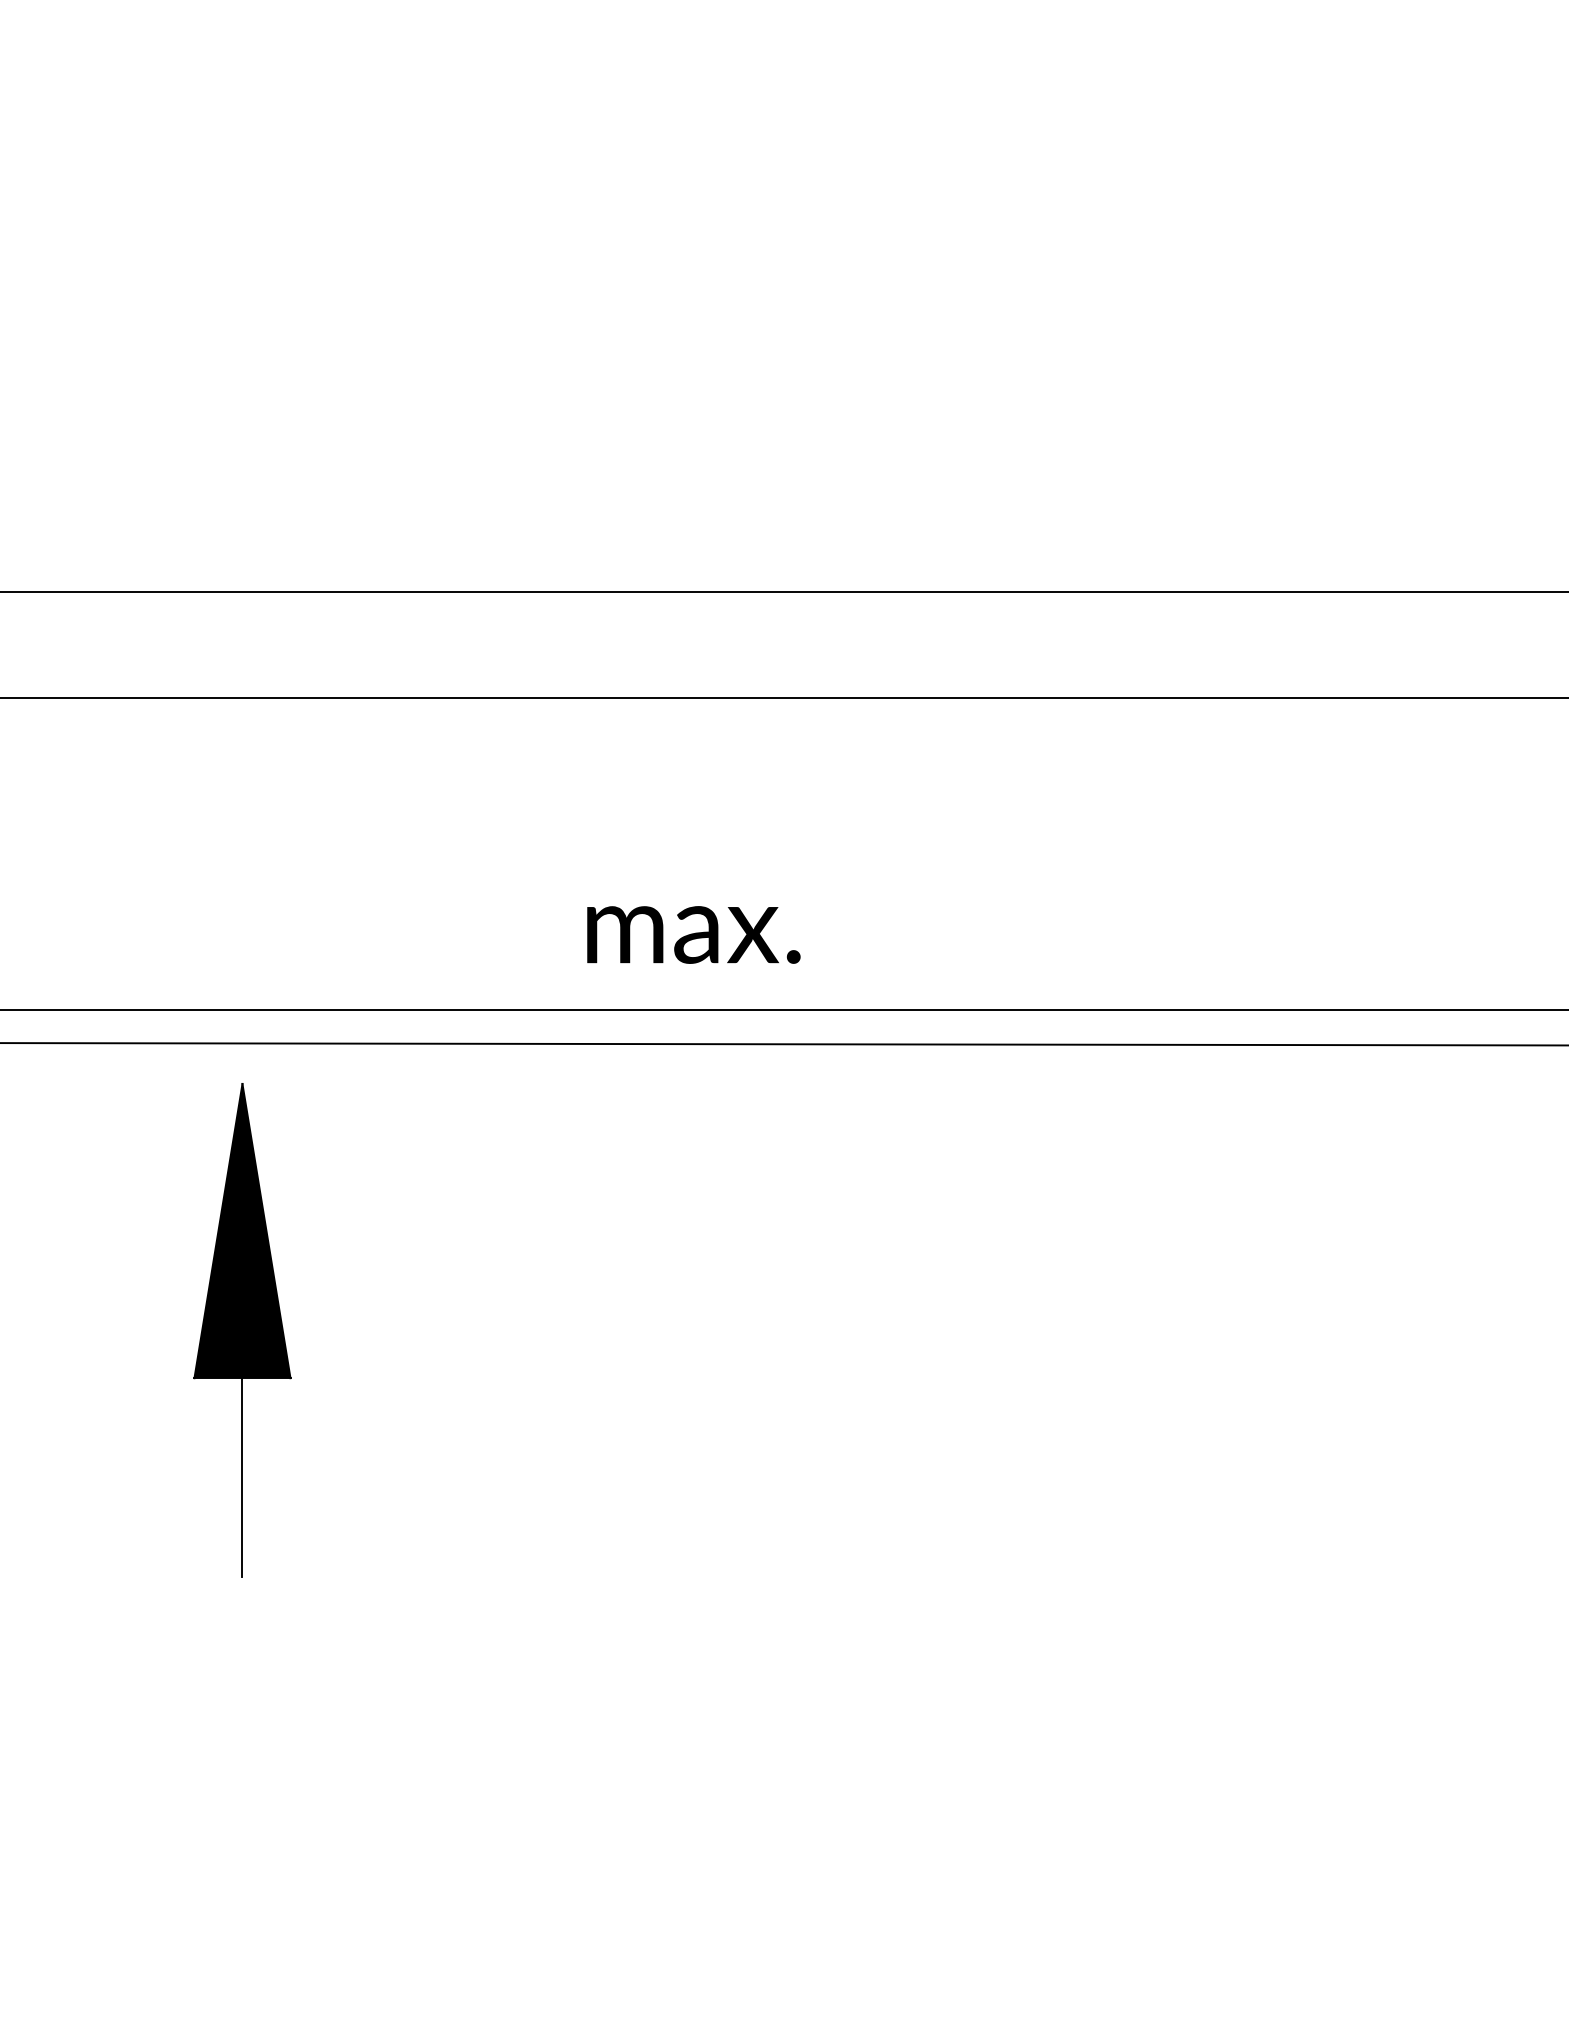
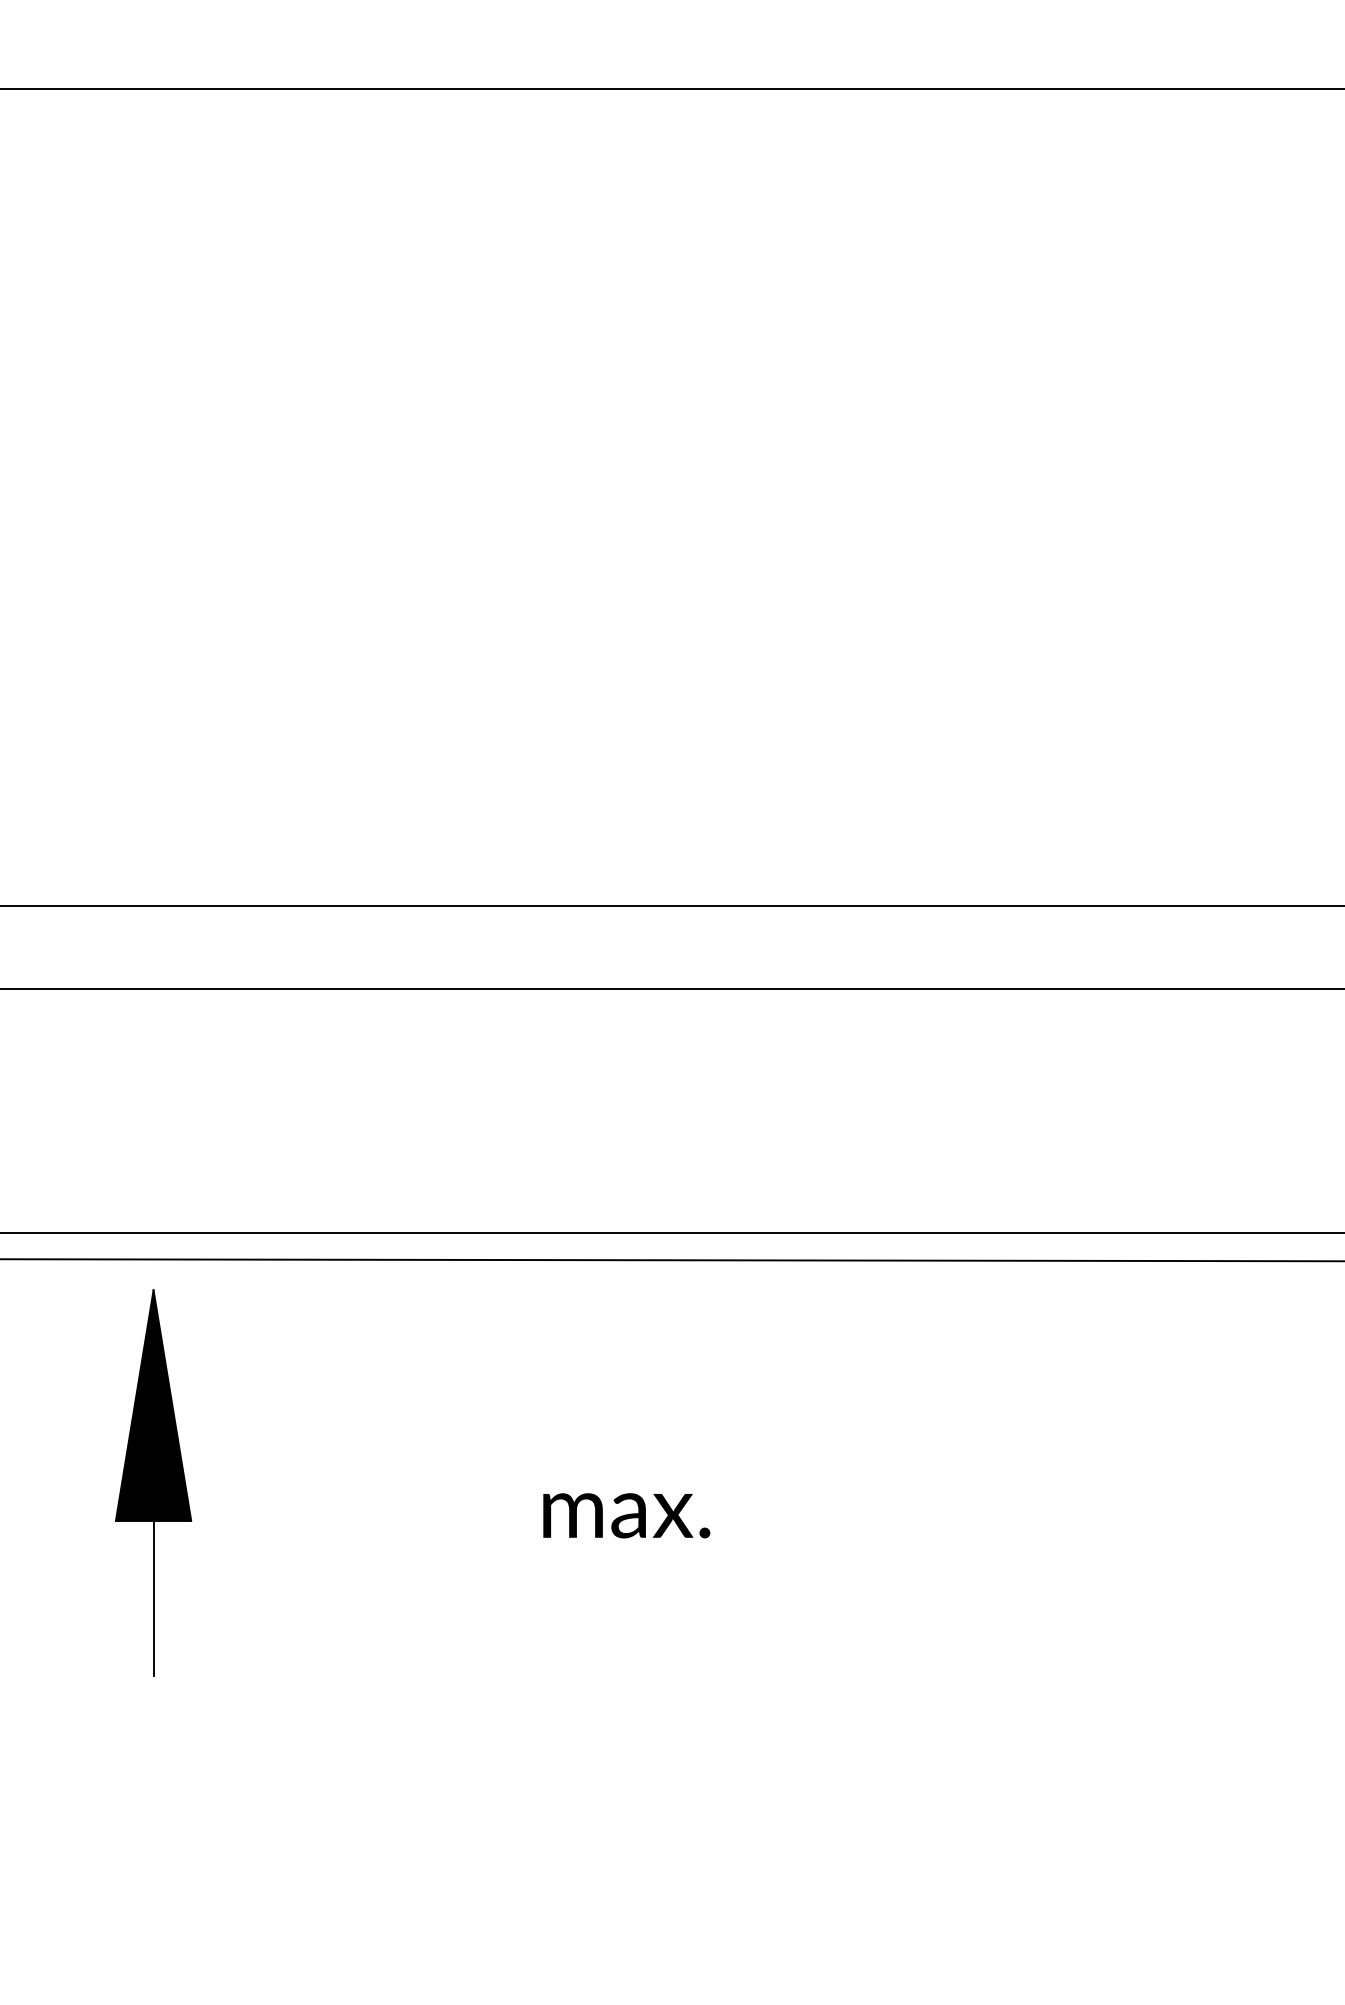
text: (693, 934) -> (626, 1515), moved
part: (242, 1329) -> (153, 1482), moved

